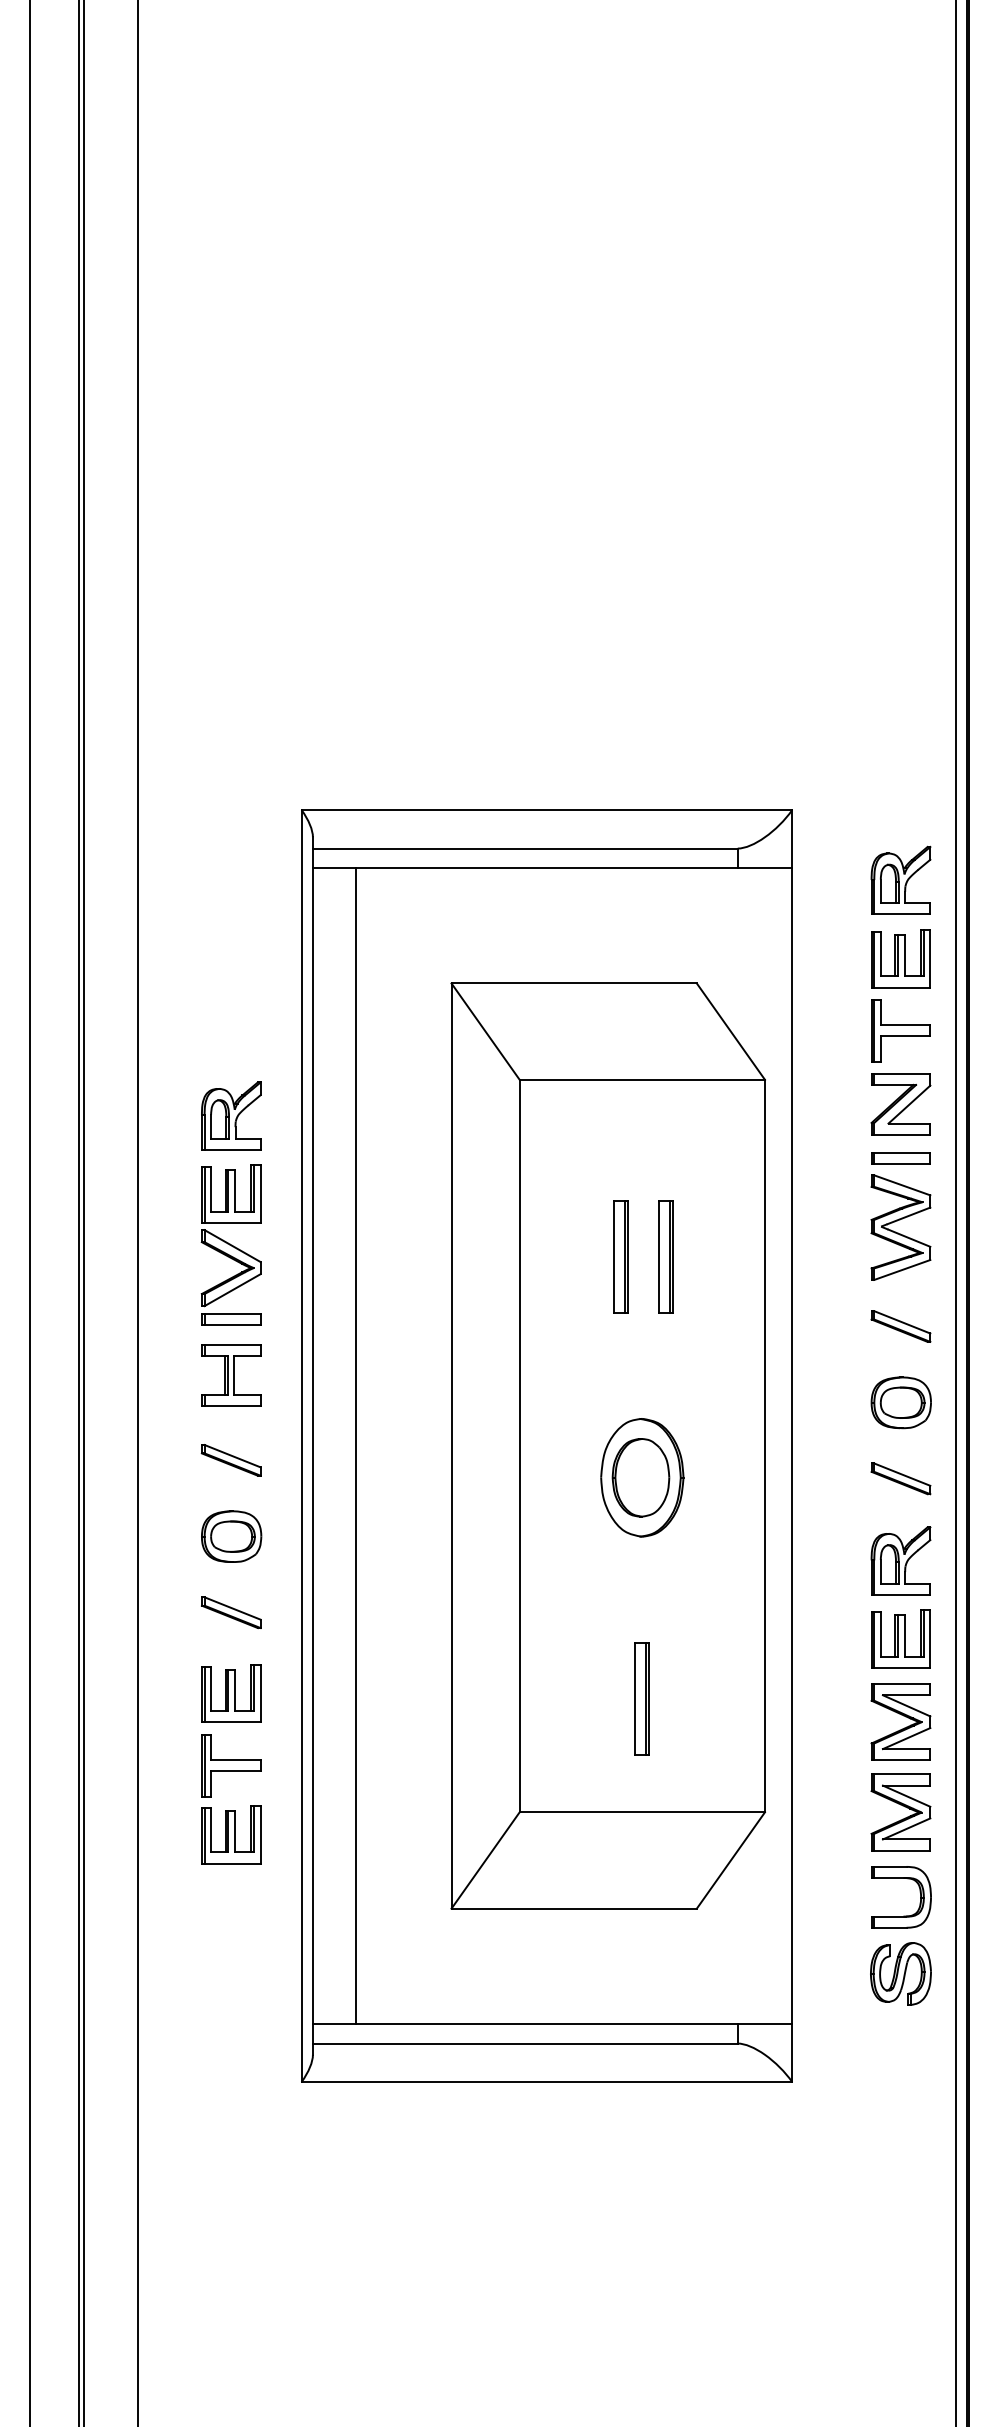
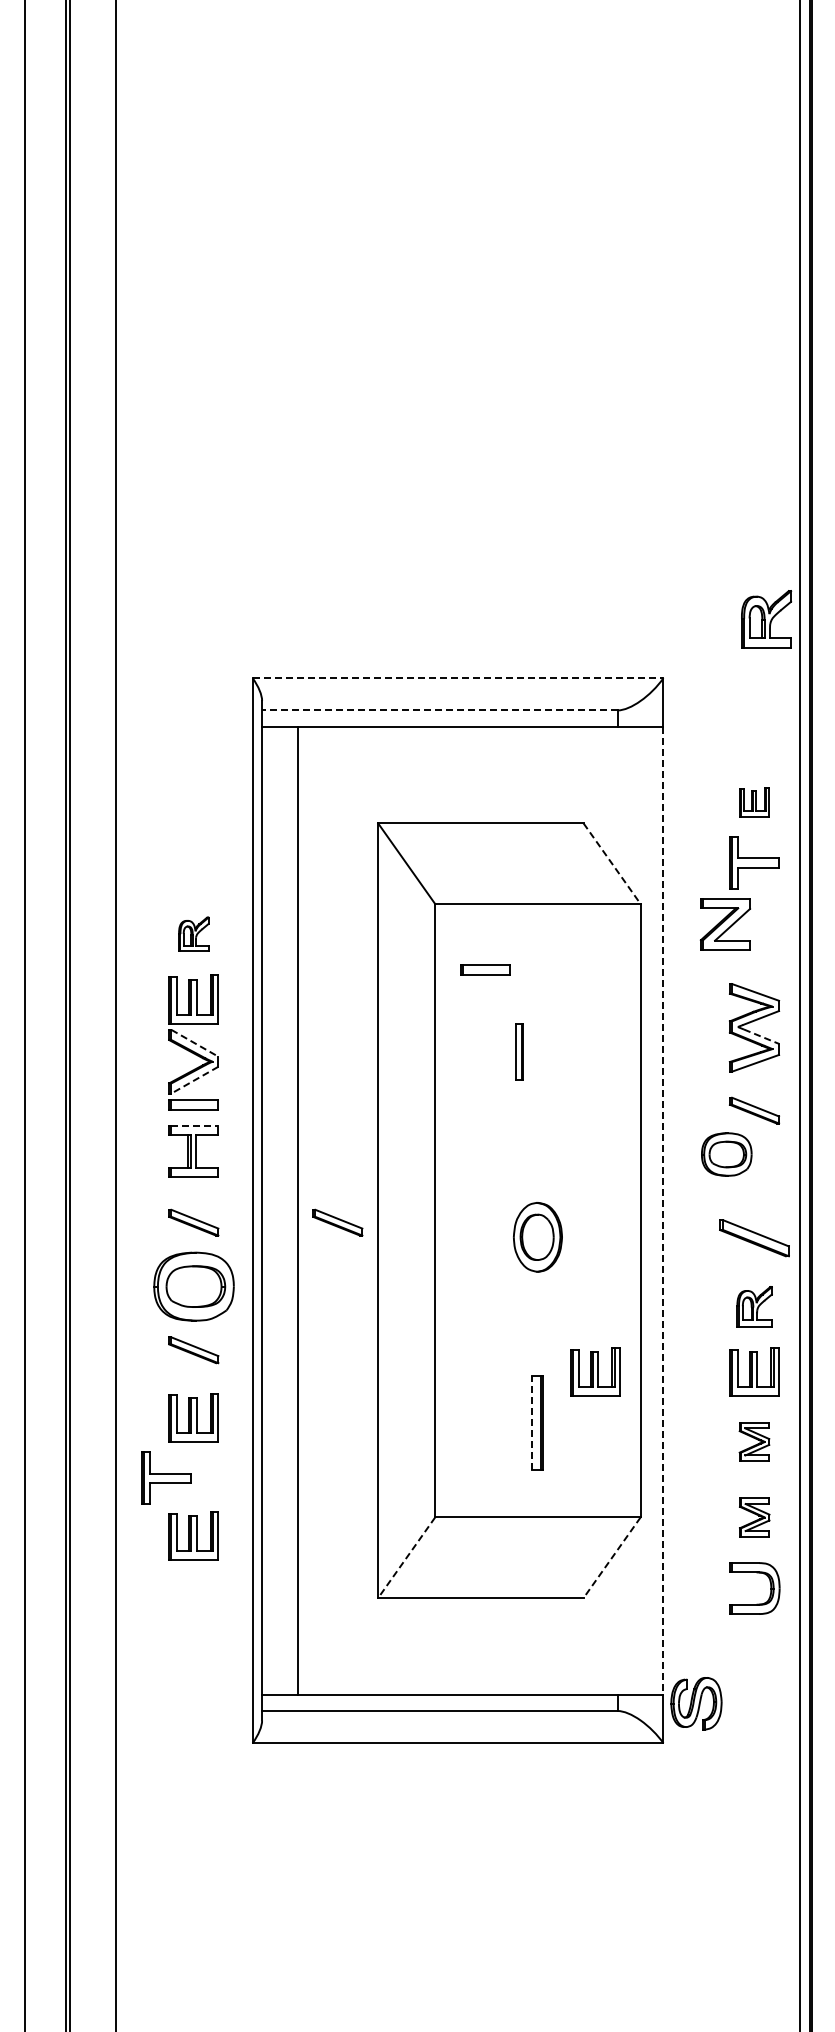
line: (547, 810) -> (458, 678), solid -> dashed
line: (524, 848) -> (439, 710), solid -> dashed
part: (900, 880) -> (766, 619), moved
part: (900, 958) -> (754, 802), size x0.6
line: (731, 1032) -> (612, 864), solid -> dashed
part: (899, 1104) -> (724, 924), moved
part: (230, 1116) -> (193, 934), size x0.6
part: (900, 1157) -> (485, 969), moved
line: (909, 1237) -> (761, 1036), solid -> dashed
line: (232, 1246) -> (194, 1043), solid -> dashed
part: (620, 1255) -> (519, 1051), size x0.6
part: (665, 1255) -> (557, 1051), removed
line: (232, 1290) -> (194, 1080), solid -> dashed
line: (233, 1344) -> (195, 1125), solid -> dashed
part: (900, 1402) -> (726, 1154), moved
line: (792, 1446) -> (663, 1211), solid -> dashed
part: (402, 1460) -> (337, 1222), added
part: (641, 1478) -> (537, 1237), size x0.7
part: (900, 1478) -> (754, 1237), size x1.4
part: (230, 1536) -> (193, 1286), size x1.6
part: (900, 1560) -> (754, 1306), size x0.7
part: (711, 1638) -> (595, 1371), added
line: (634, 1698) -> (531, 1422), solid -> dashed
part: (900, 1721) -> (754, 1441), size x0.6
part: (230, 1764) -> (166, 1477), moved
part: (900, 1812) -> (754, 1517), size x0.6
line: (485, 1861) -> (406, 1558), solid -> dashed
line: (730, 1861) -> (611, 1558), solid -> dashed
part: (900, 1973) -> (696, 1703), moved

